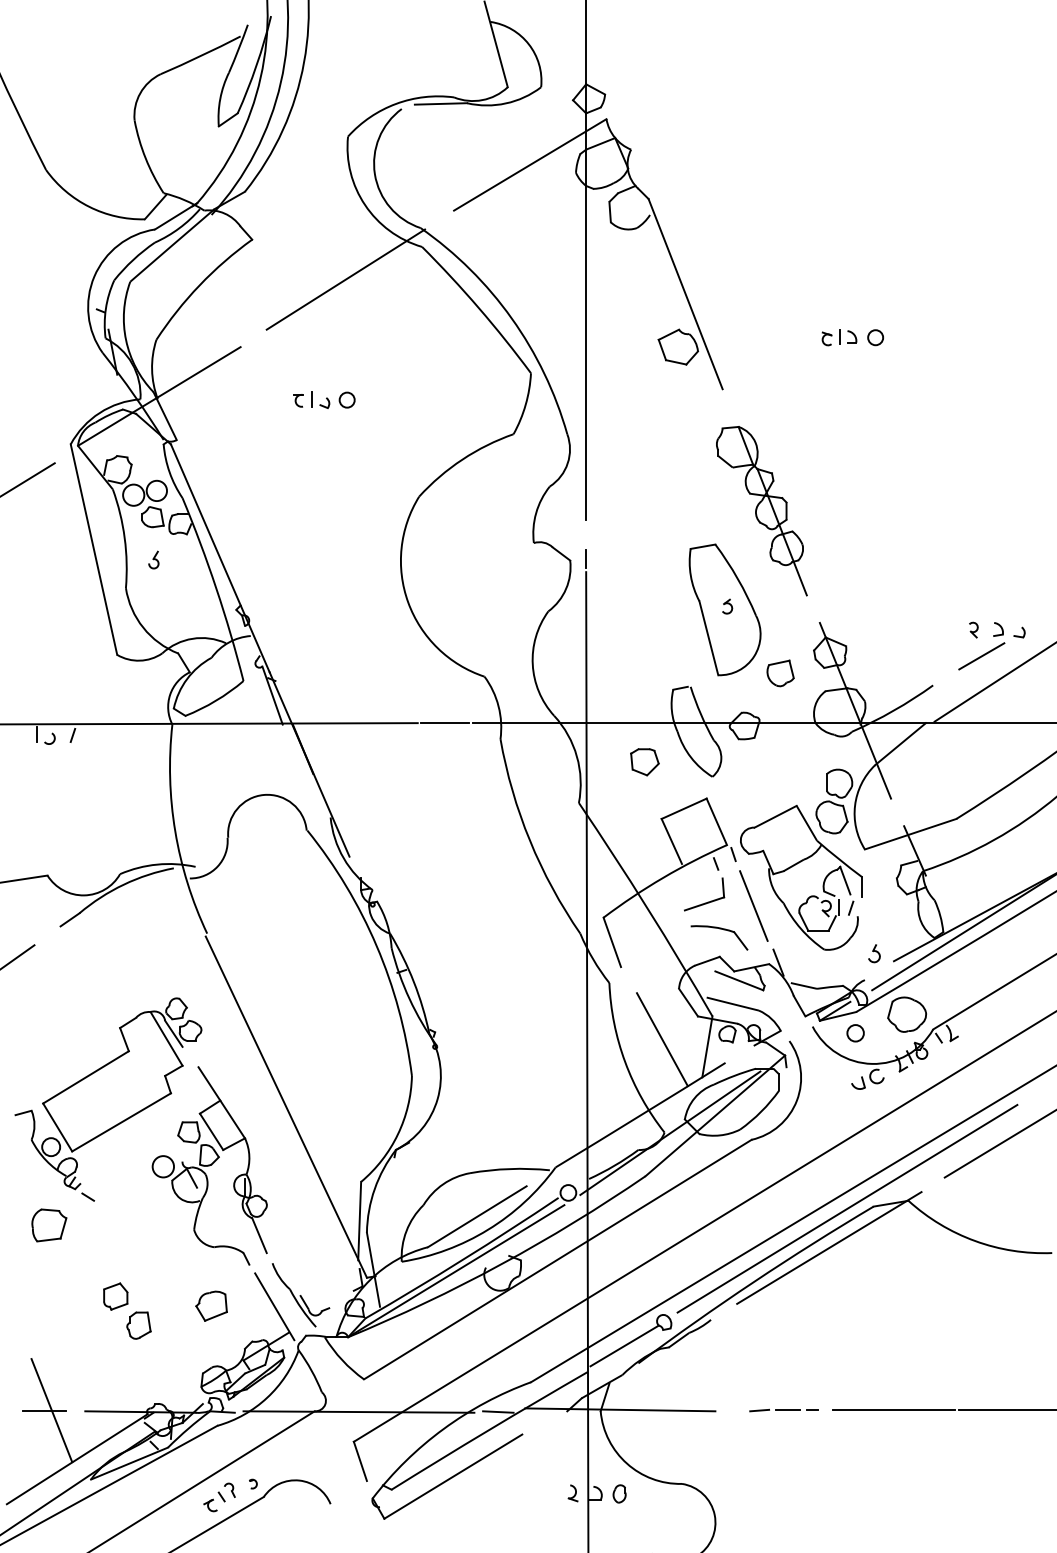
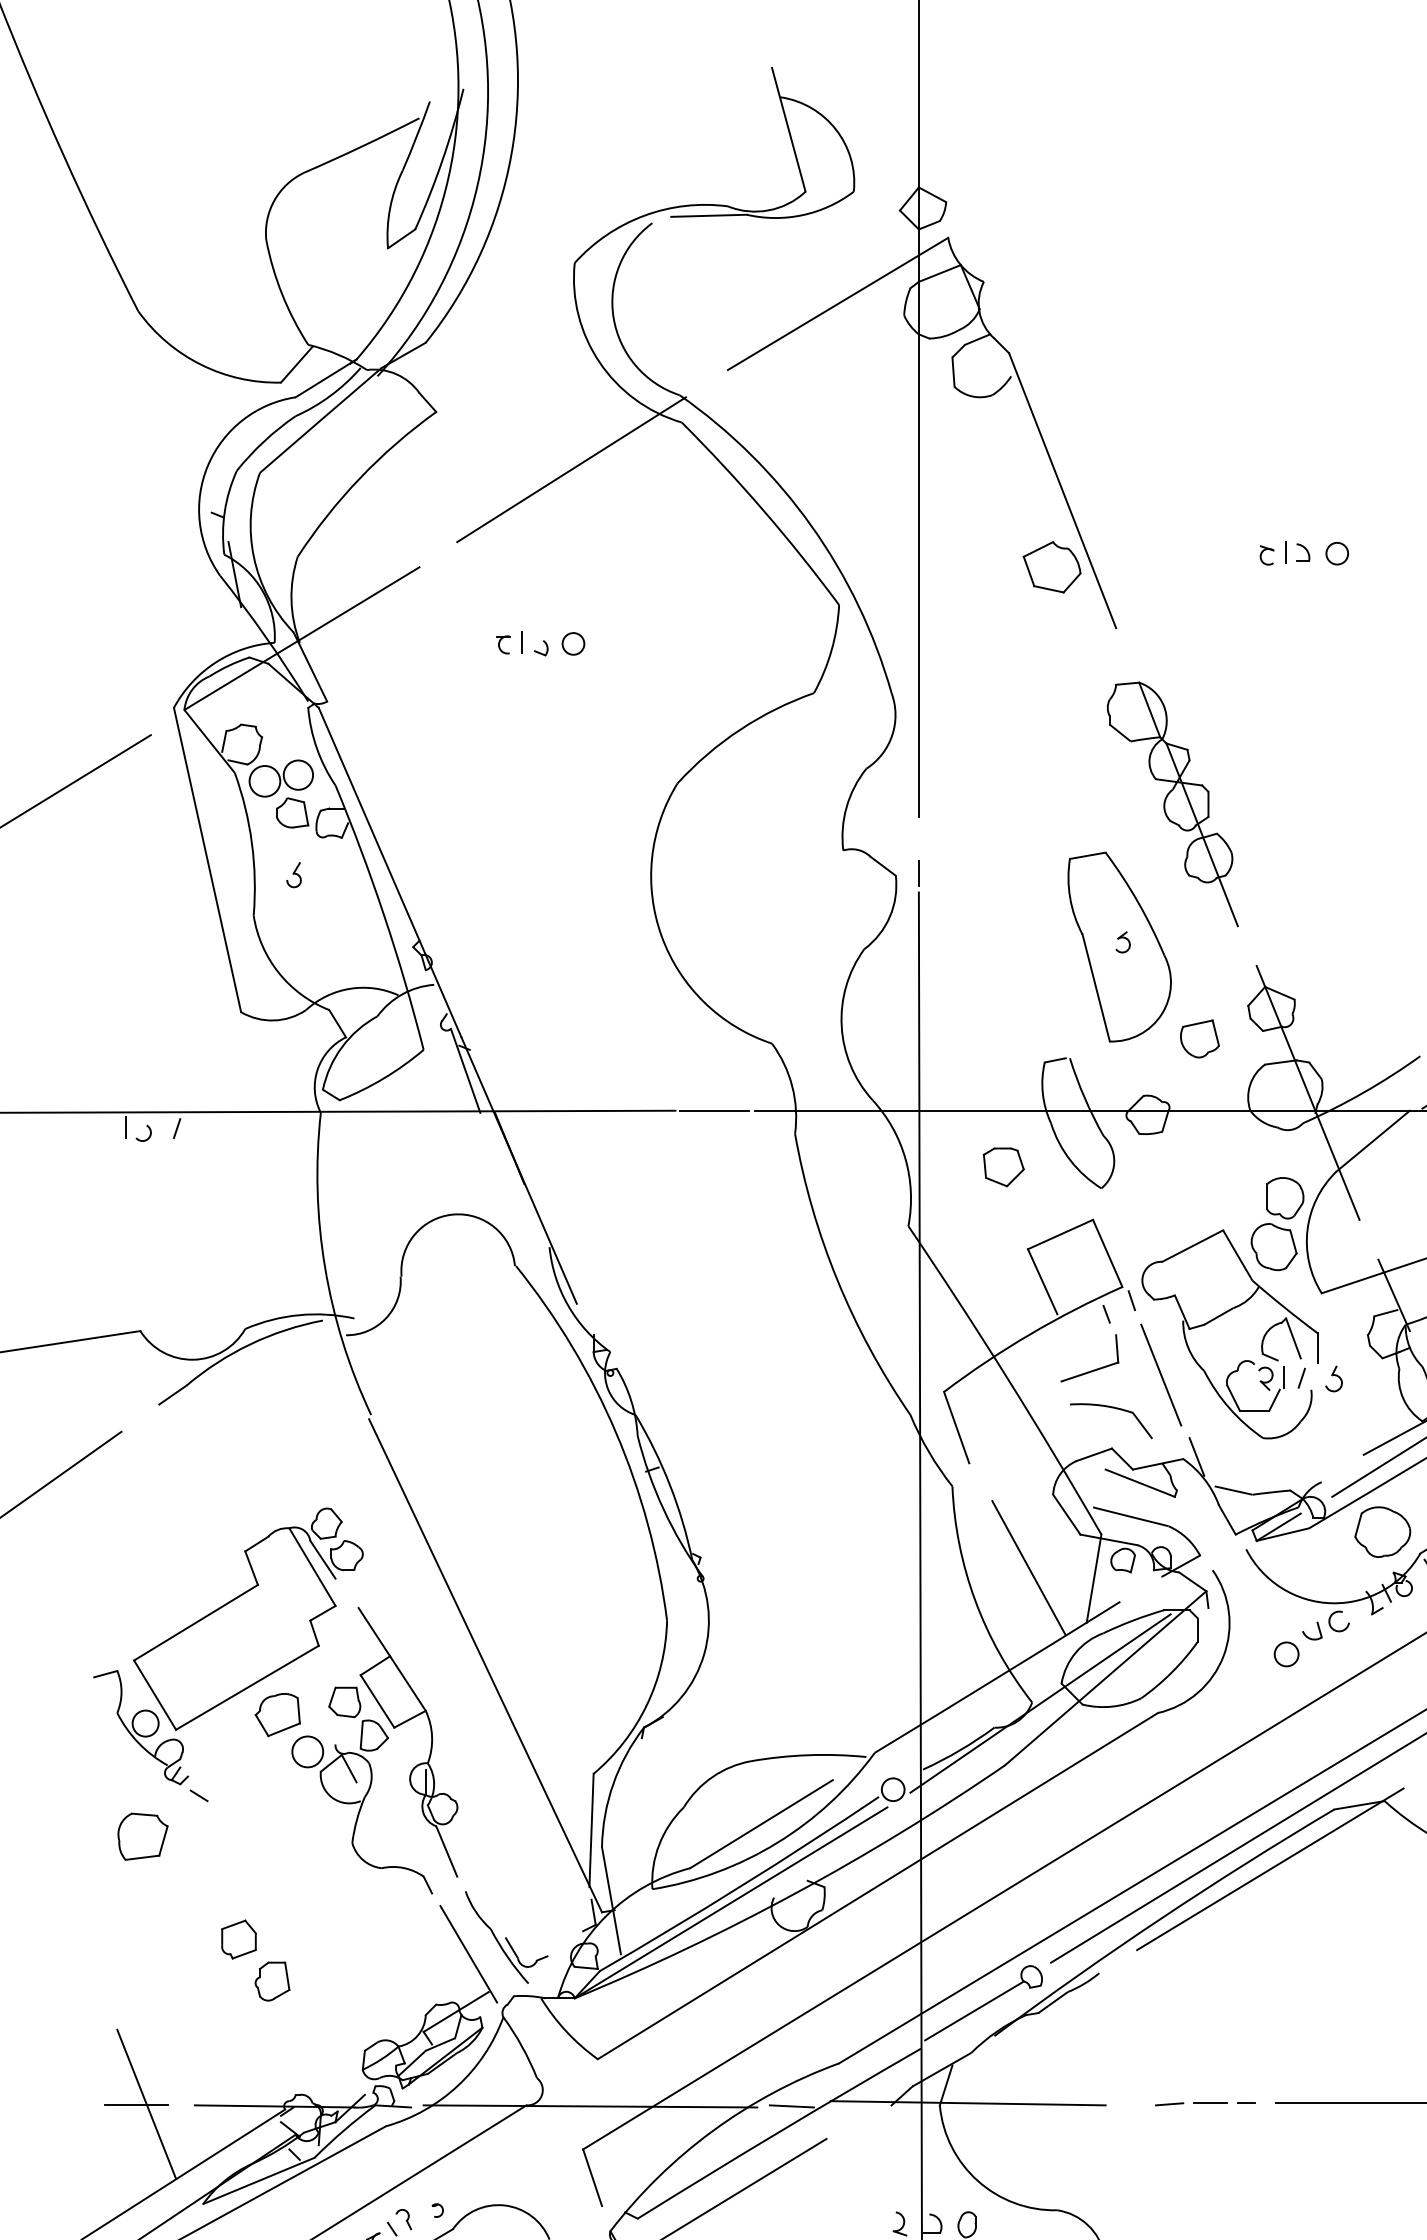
part: (874, 953) -> (1334, 1378), moved
circle: (855, 1033) -> (1286, 1654), moved
part: (211, 1305) -> (277, 1713), moved

